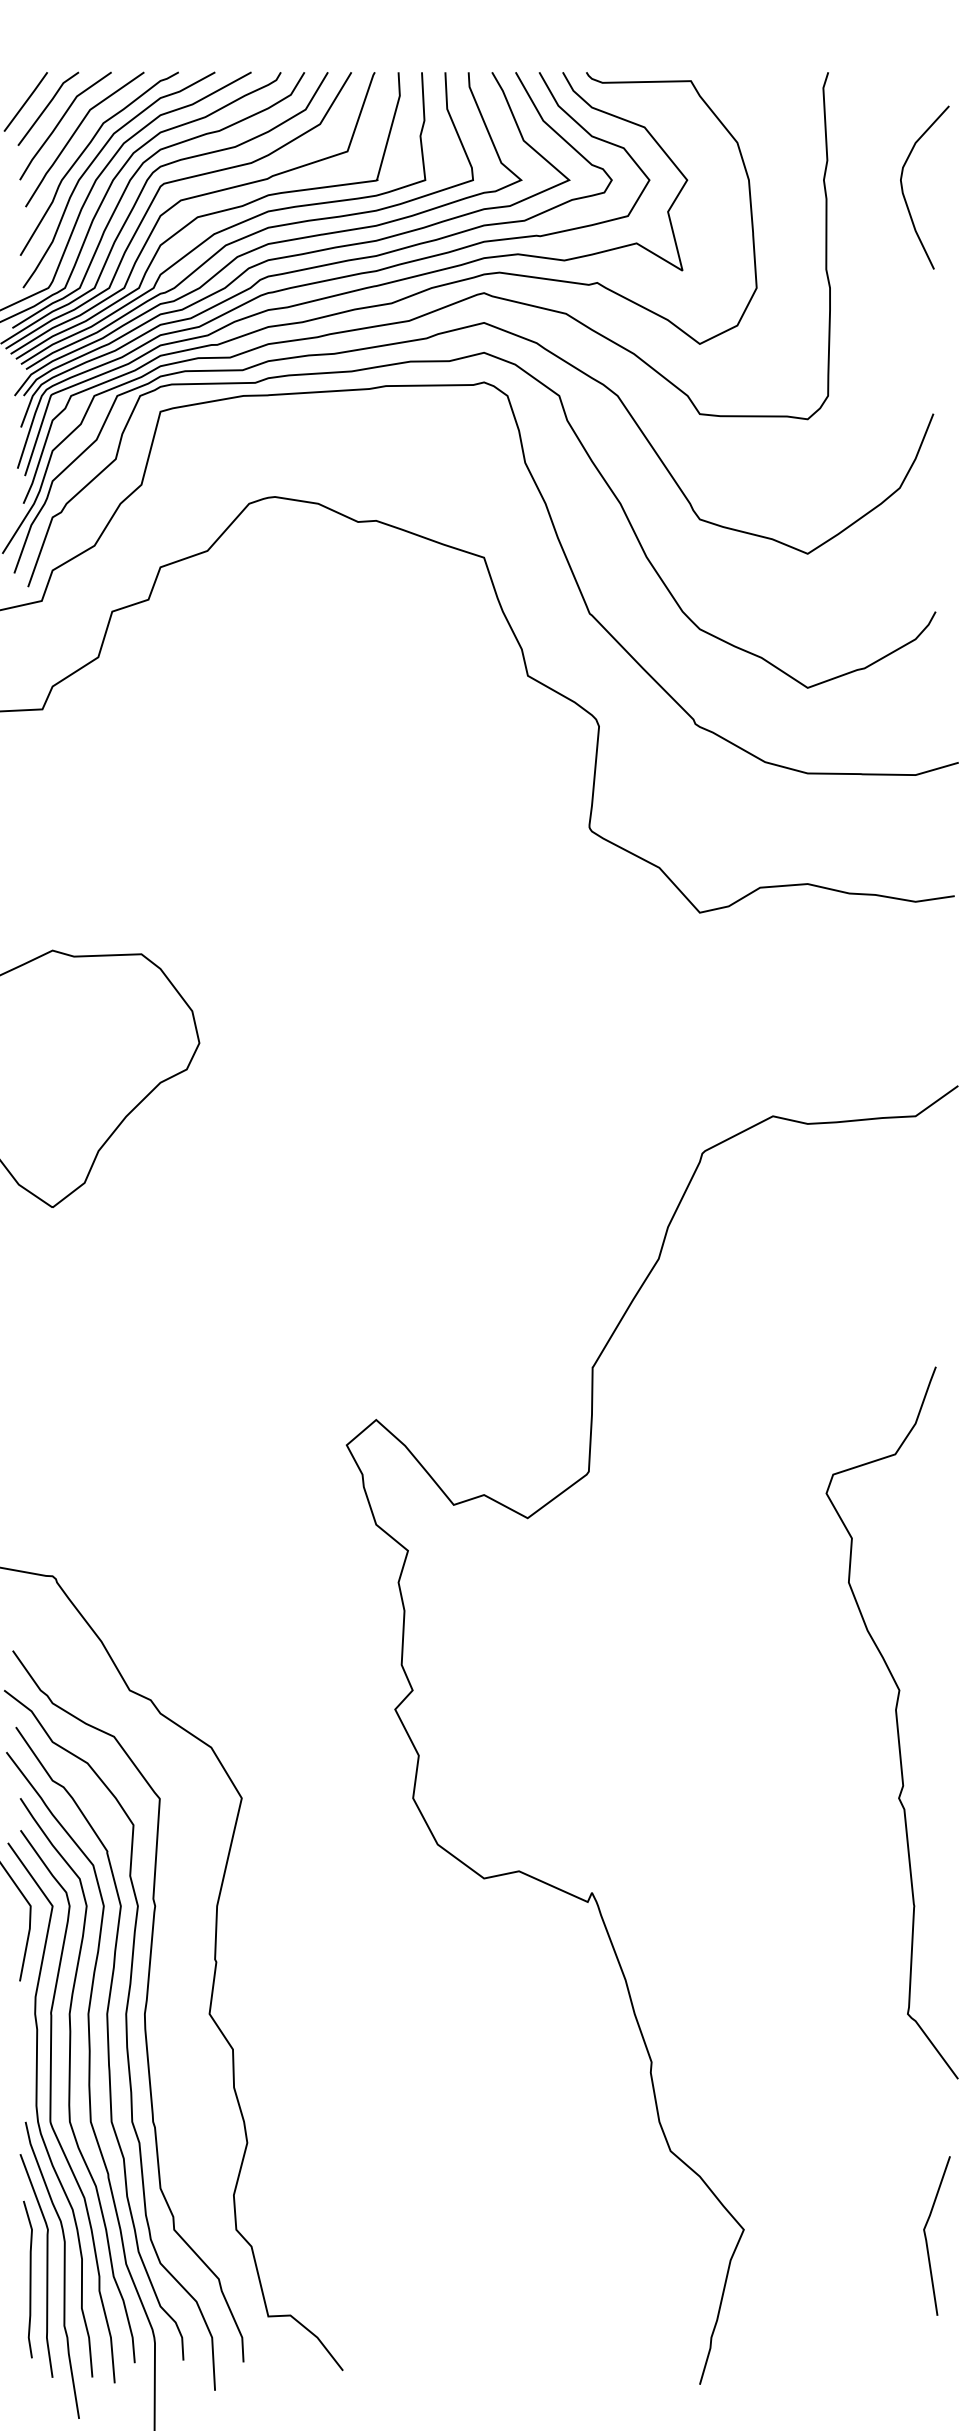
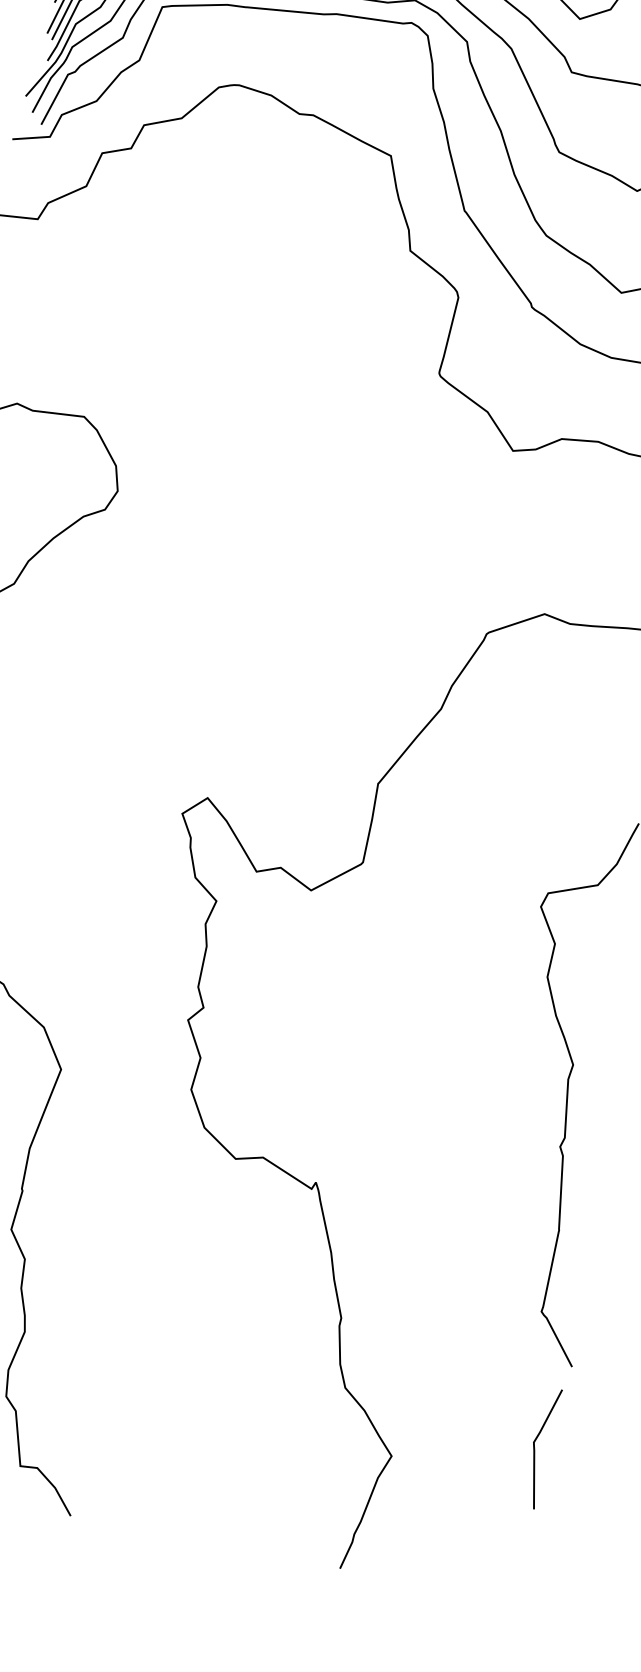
line: (926, 2235) -> (535, 1447), moved

